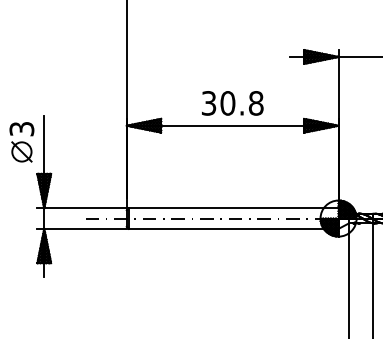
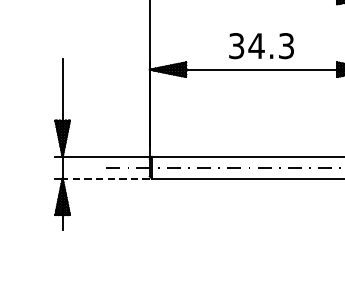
text: (241, 103) -> (270, 46), 30.8 -> 34.3
part: (21, 142) -> (38, 87), removed
line: (85, 228) -> (106, 178), solid -> dashed

